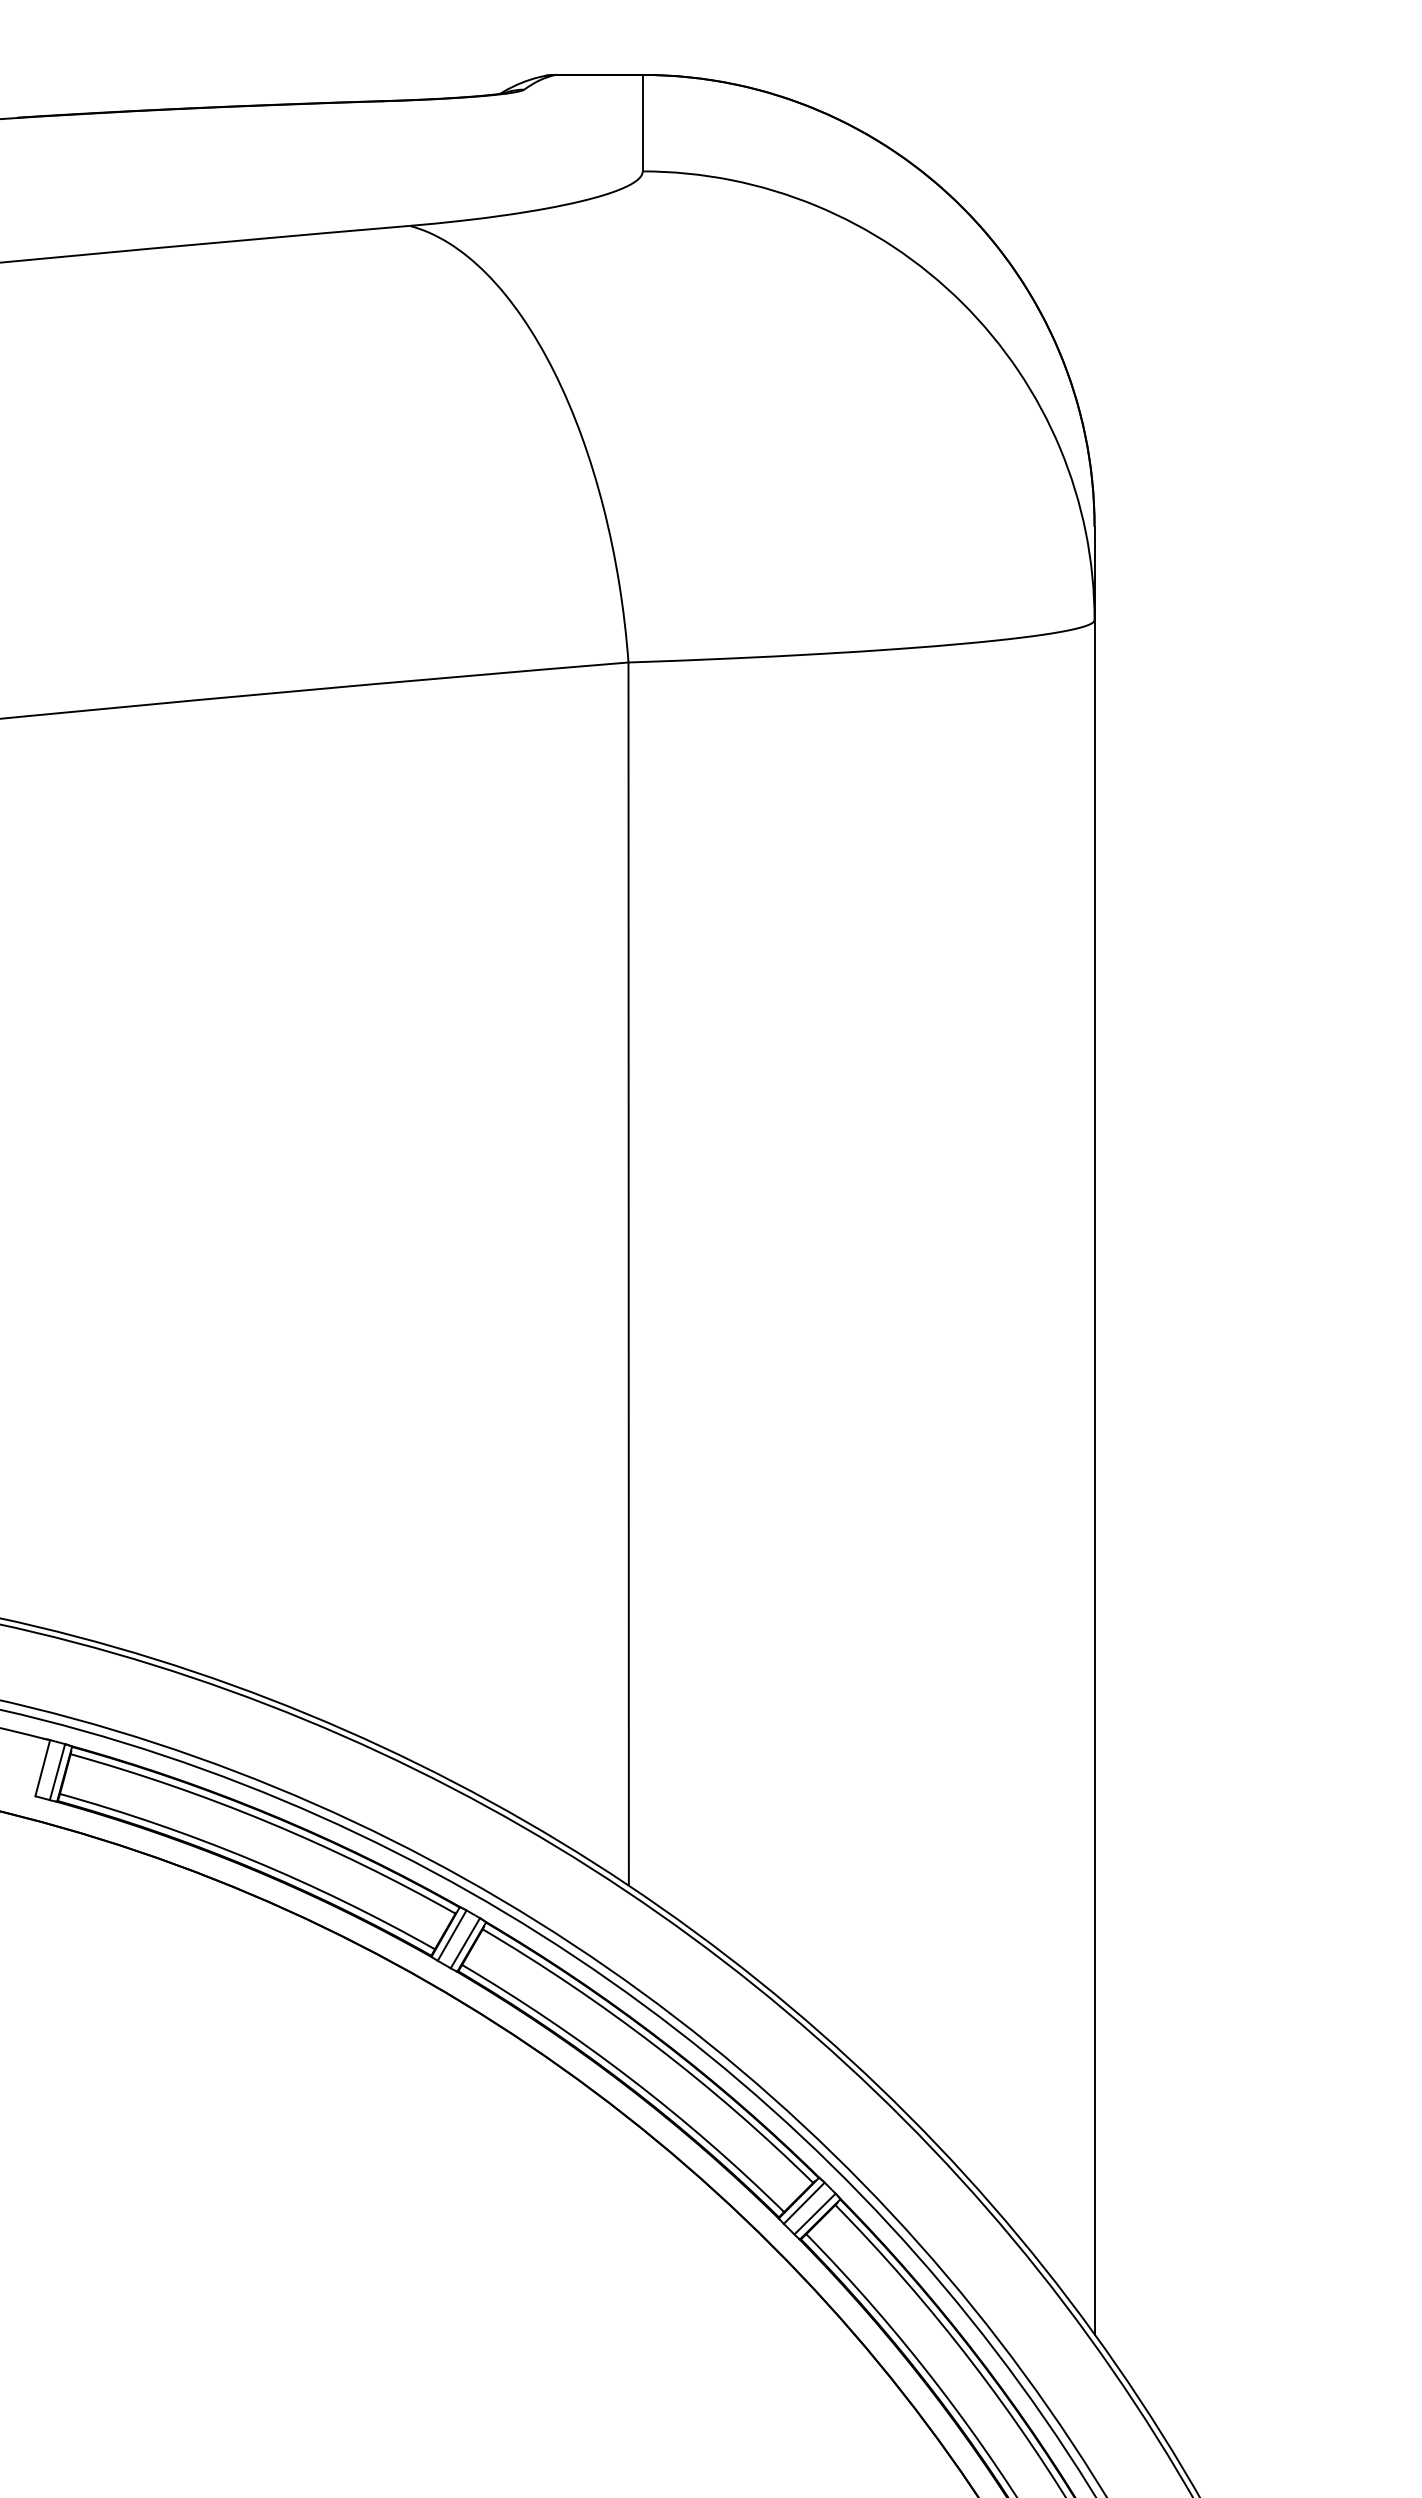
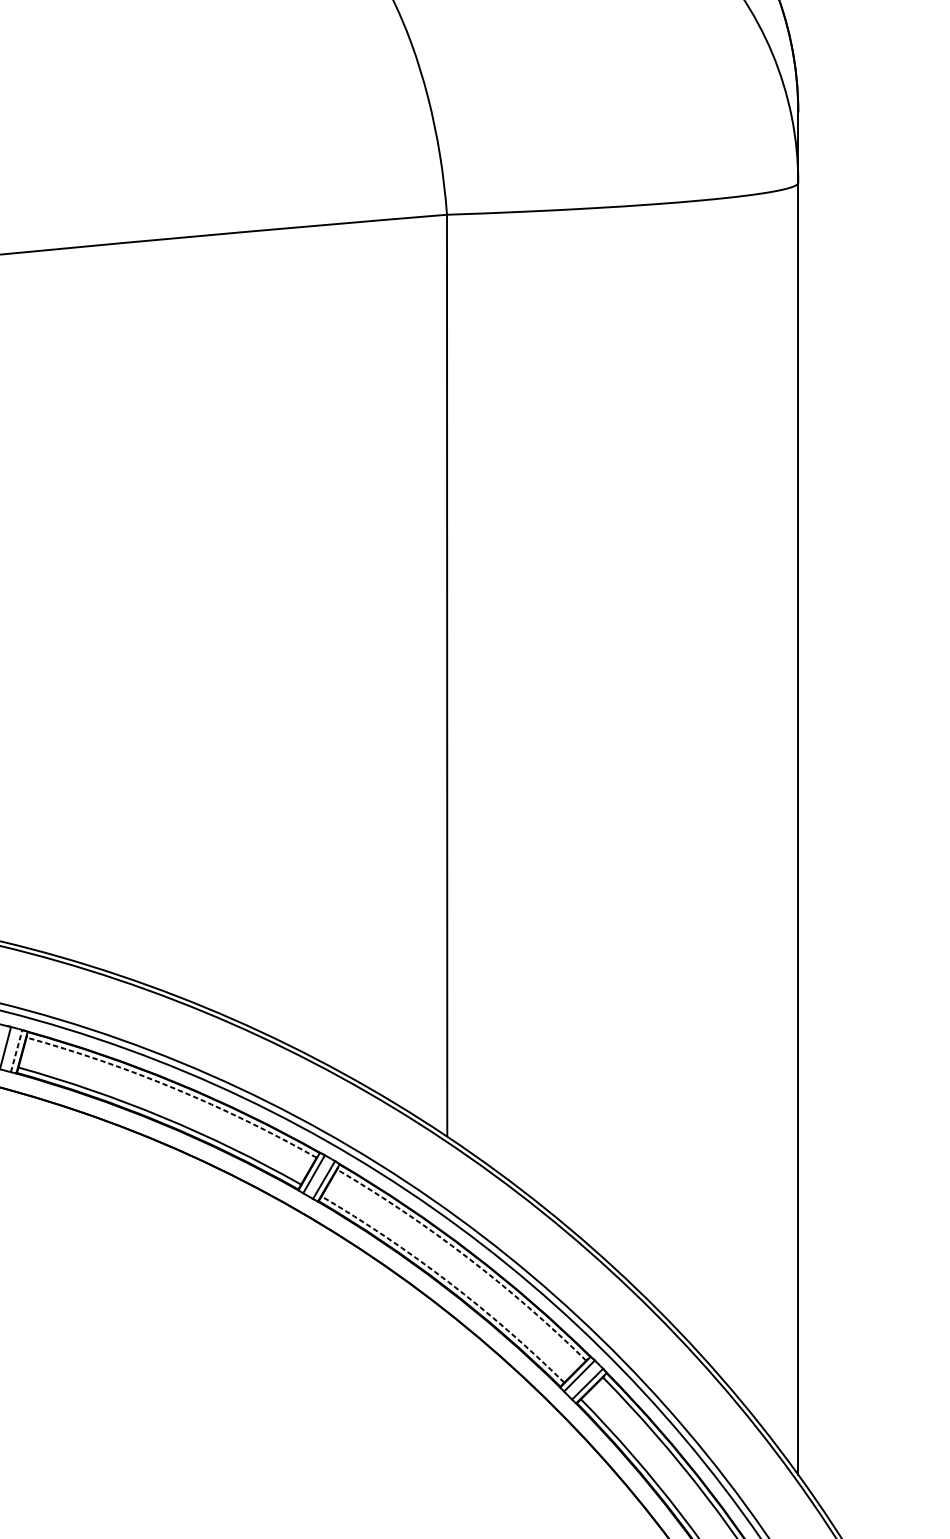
line: (57, 1771) -> (16, 1050), solid -> dashed
arc: (267, 1822) -> (174, 1089), solid -> dashed
arc: (655, 2046) -> (467, 1257), solid -> dashed
arc: (630, 2078) -> (448, 1282), solid -> dashed

